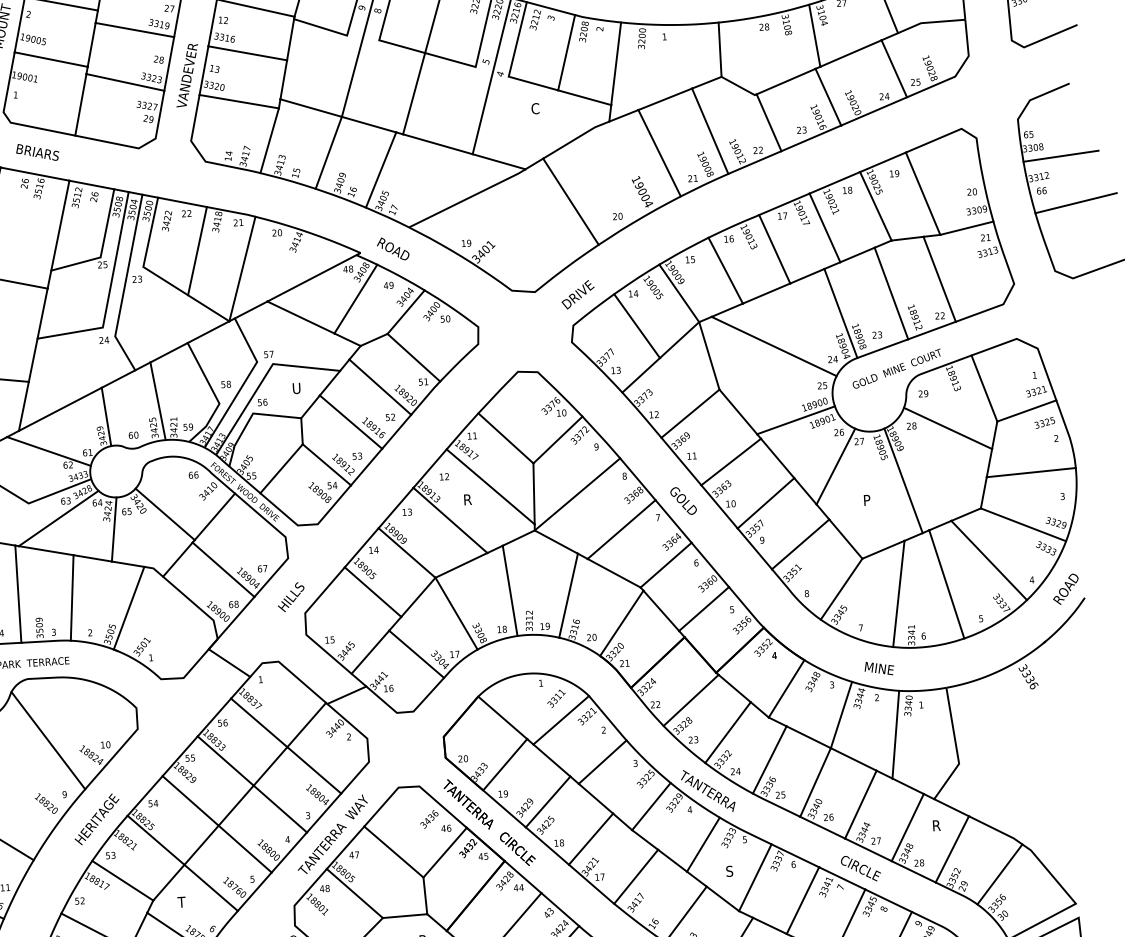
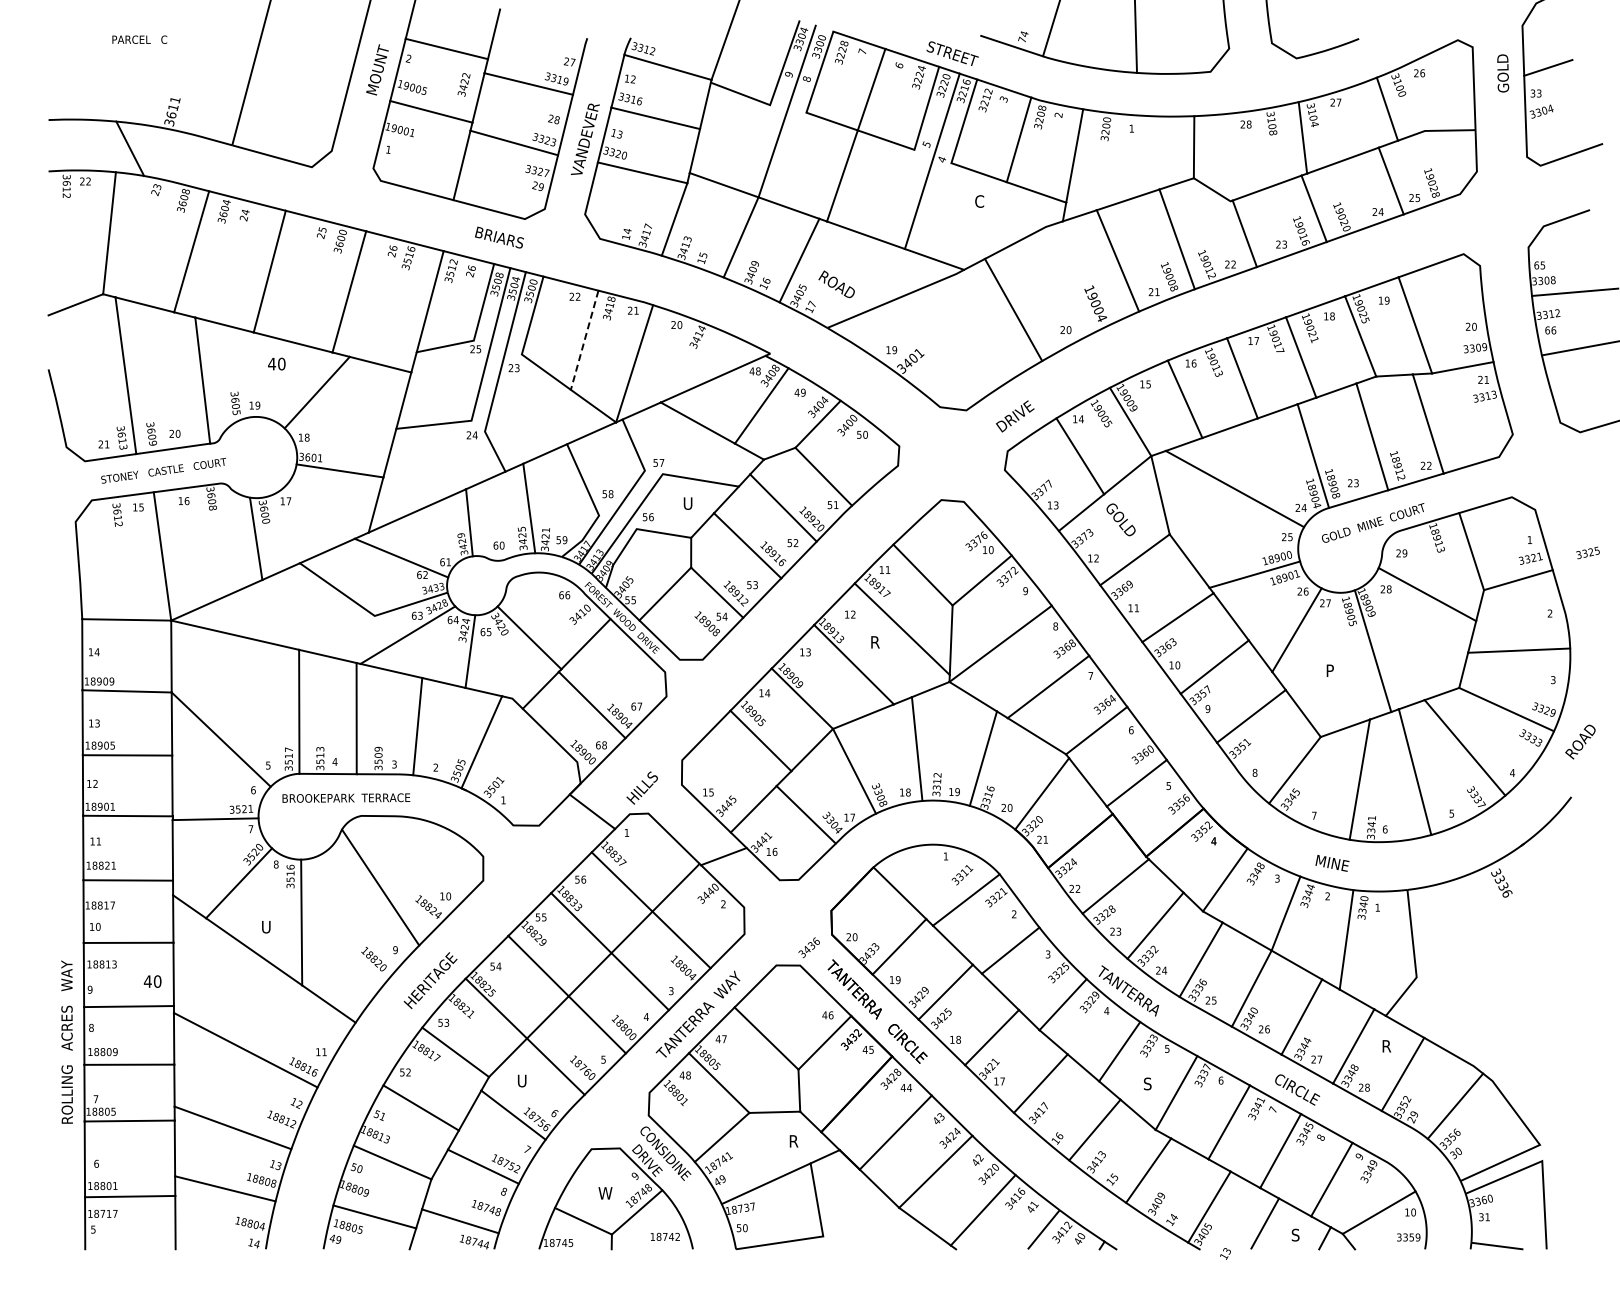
text: (37, 152) -> (499, 237), moved
text: (166, 220) -> (463, 84), moved
text: (392, 249) -> (836, 284), moved
line: (197, 251) -> (584, 340), solid -> dashed
text: (1044, 422) -> (1587, 552), moved
text: (683, 500) -> (1120, 519), moved
text: (1065, 588) -> (1580, 741), moved
text: (290, 596) -> (641, 787), moved
text: (428, 819) -> (808, 947), moved
text: (181, 901) -> (521, 1080), T -> U

